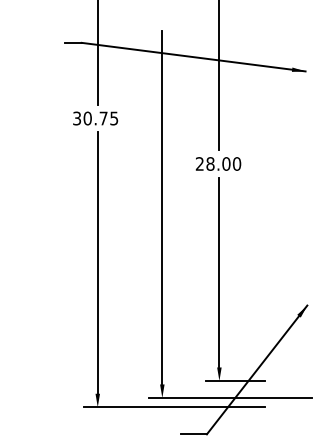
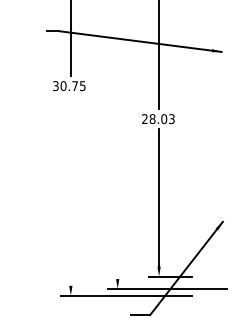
text: (236, 164) -> (171, 119), 28.00 -> 28.03
line: (162, 207) -> (117, 150), removed
line: (97, 262) -> (70, 190), removed

